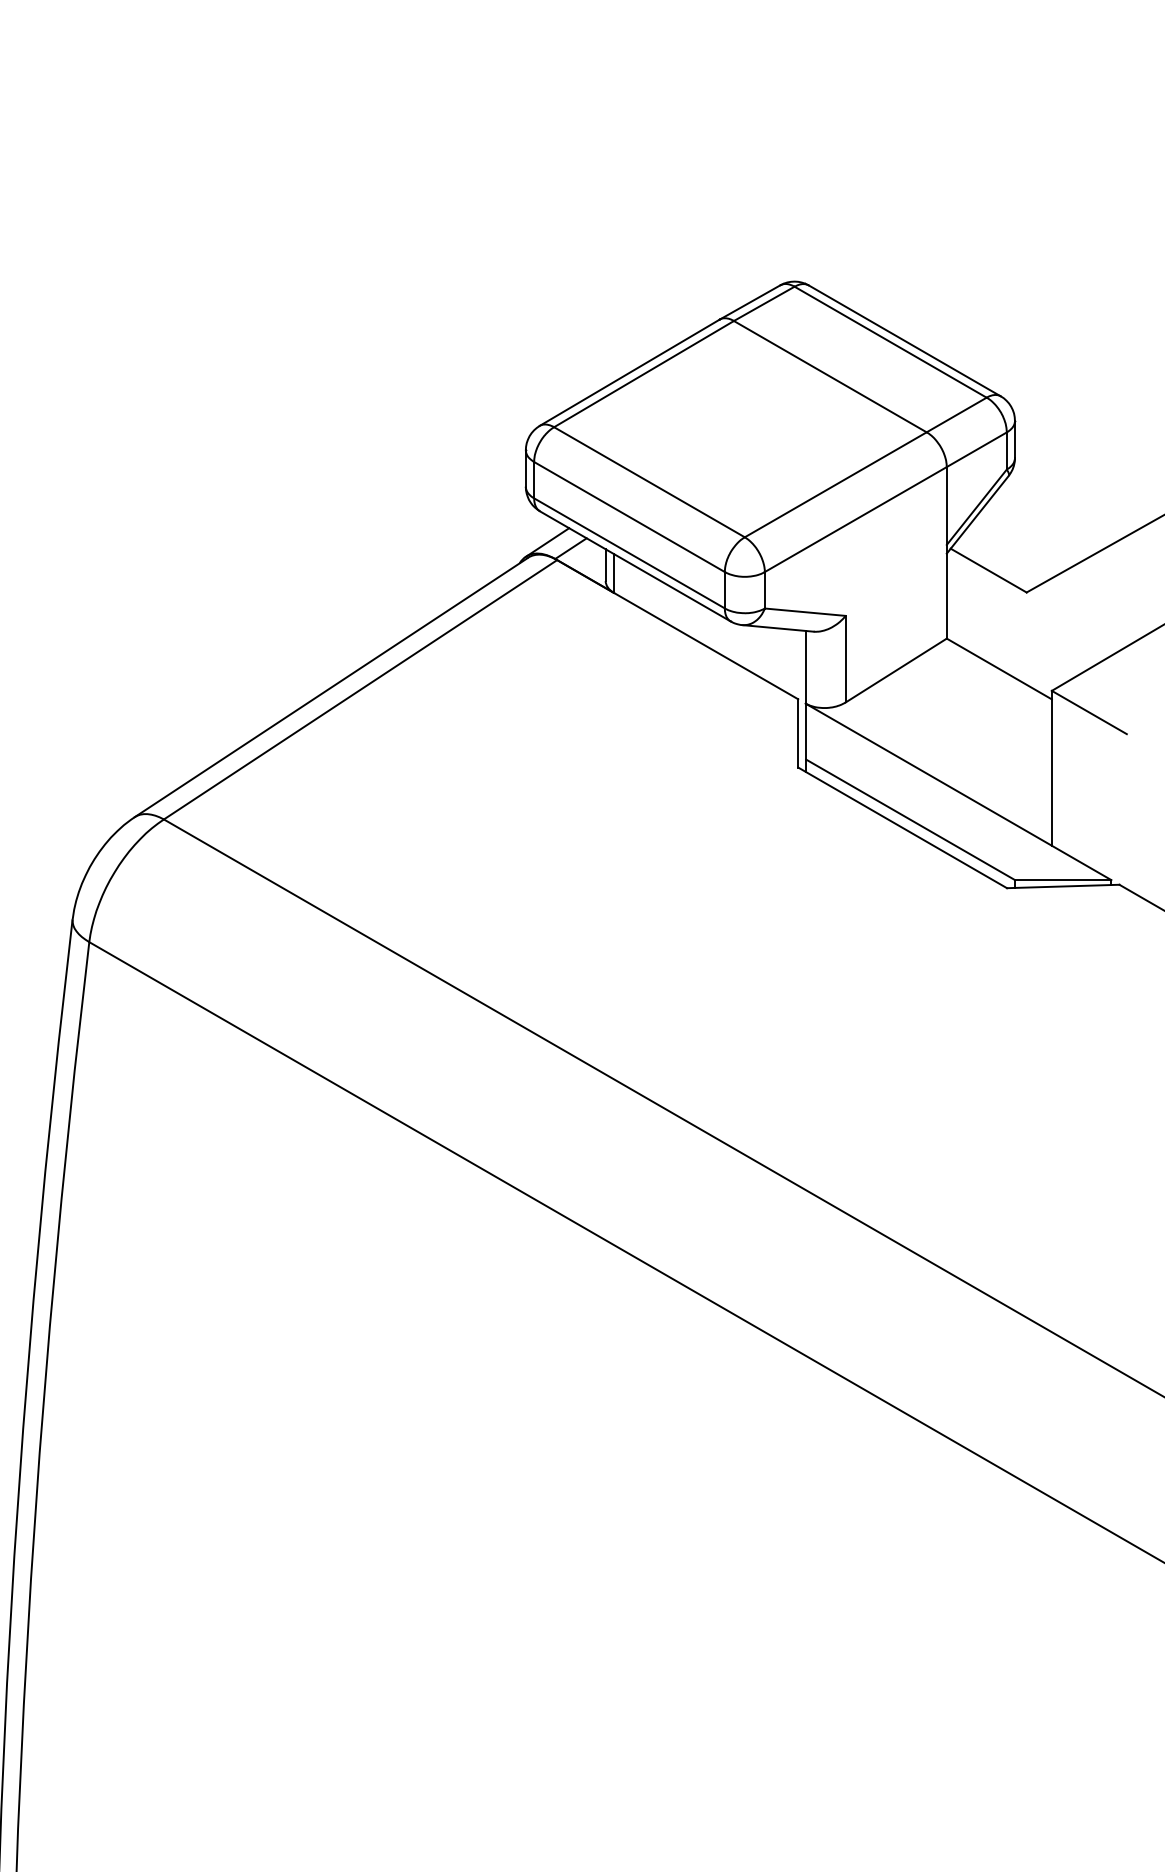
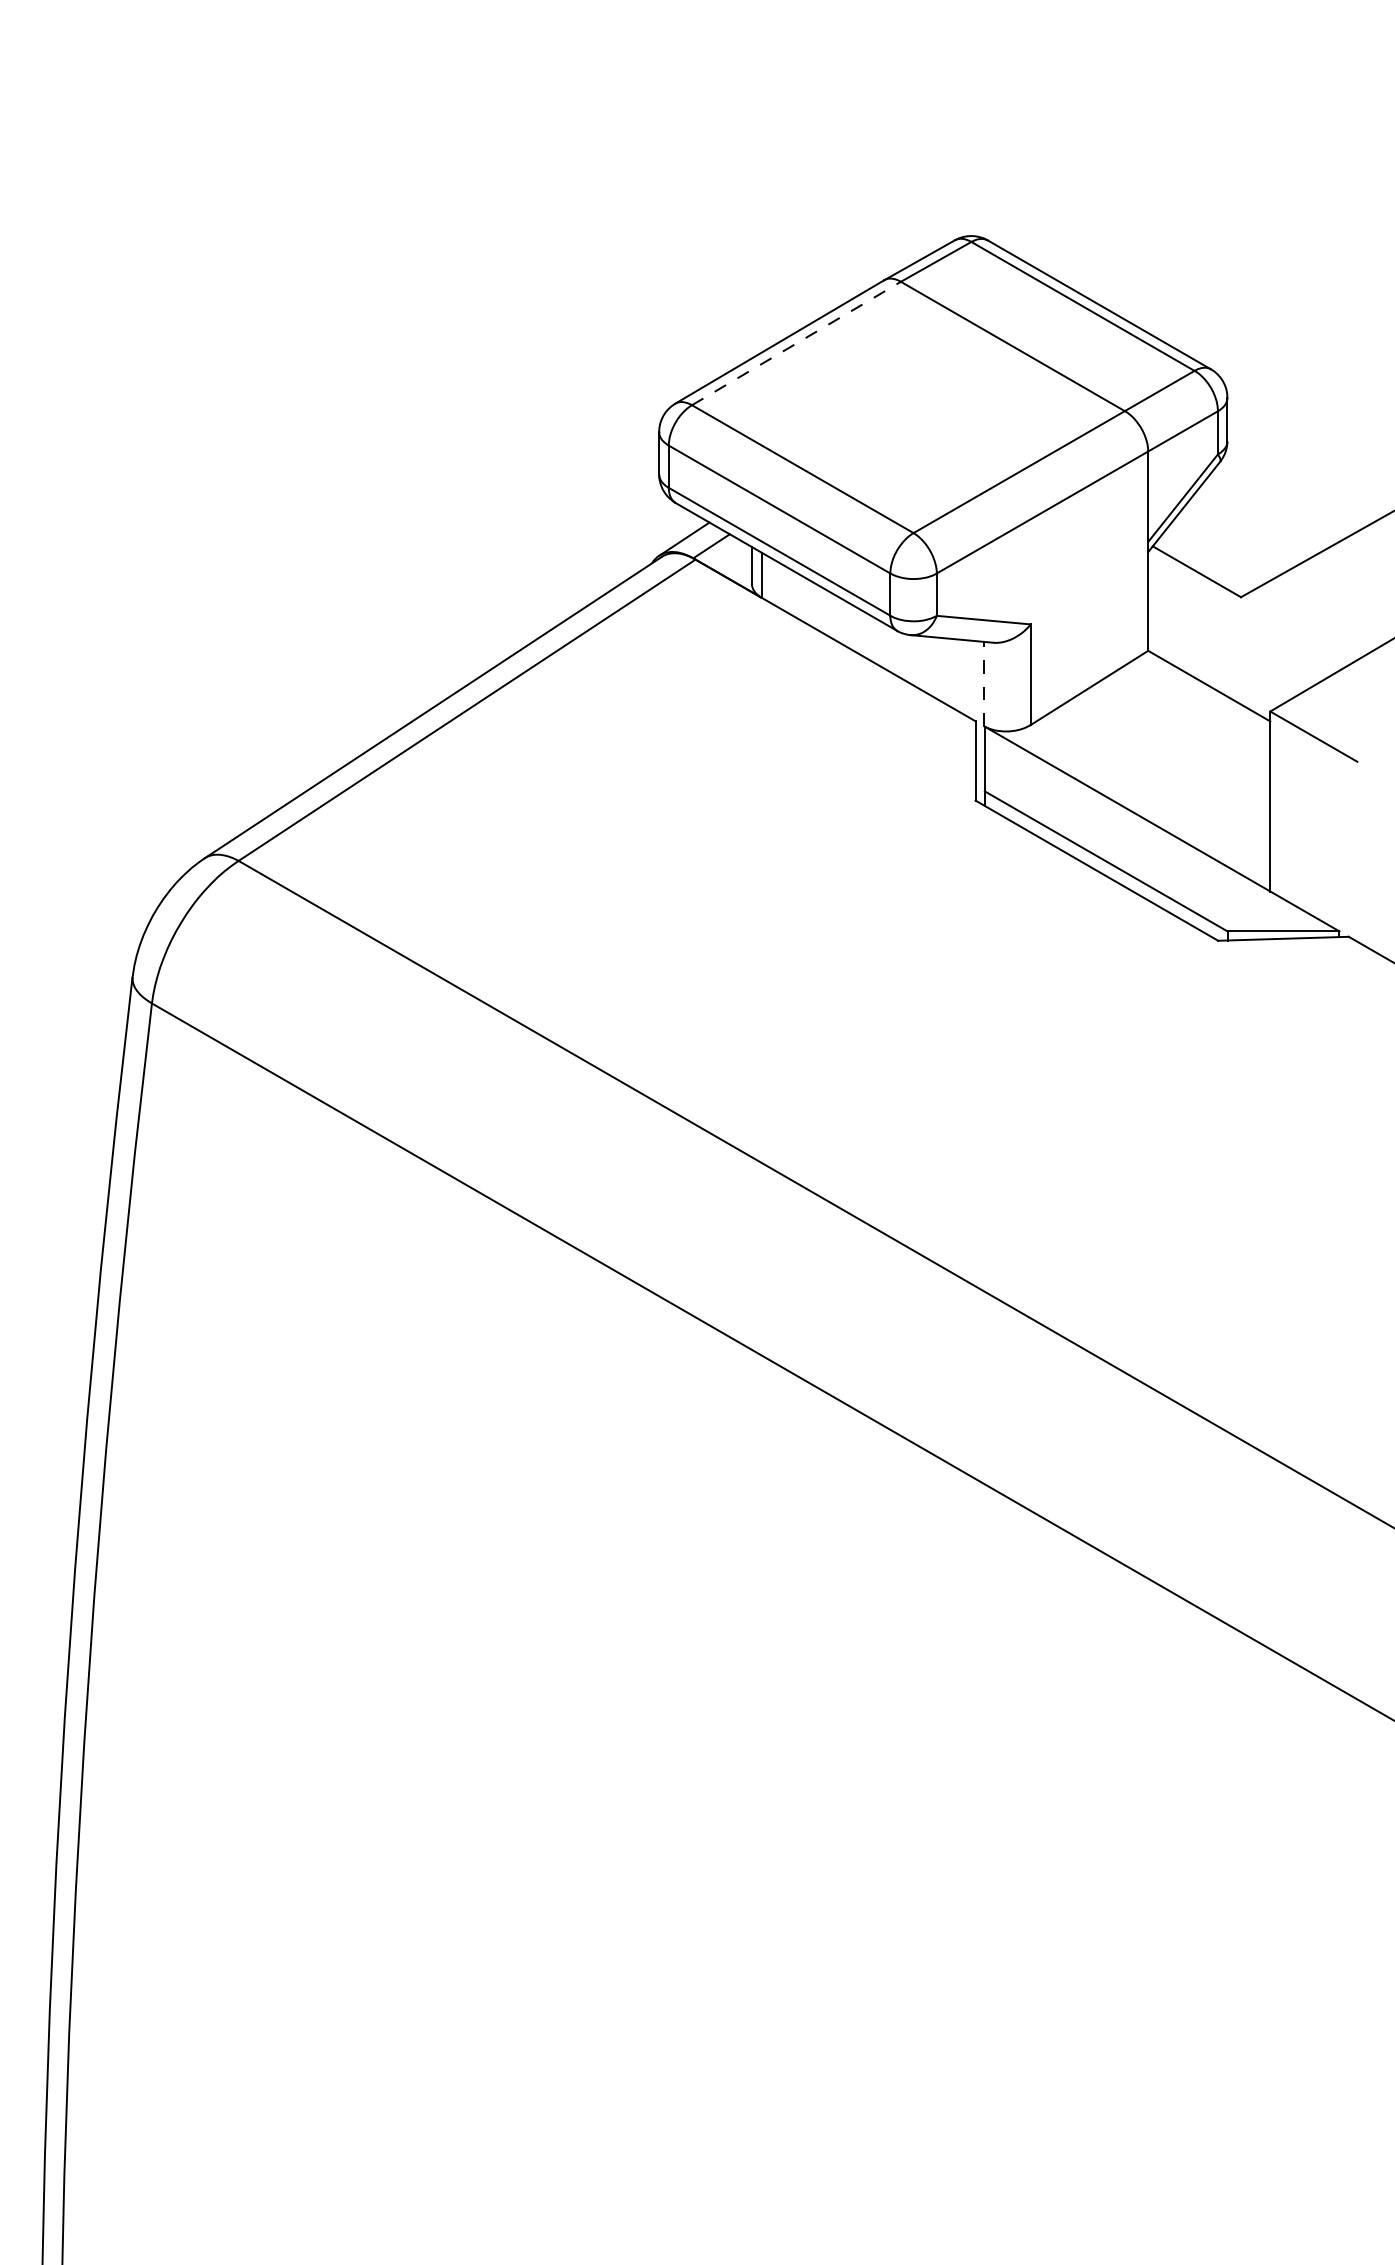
line: (644, 374) -> (796, 343), solid -> dashed
line: (805, 666) -> (984, 683), solid -> dashed

